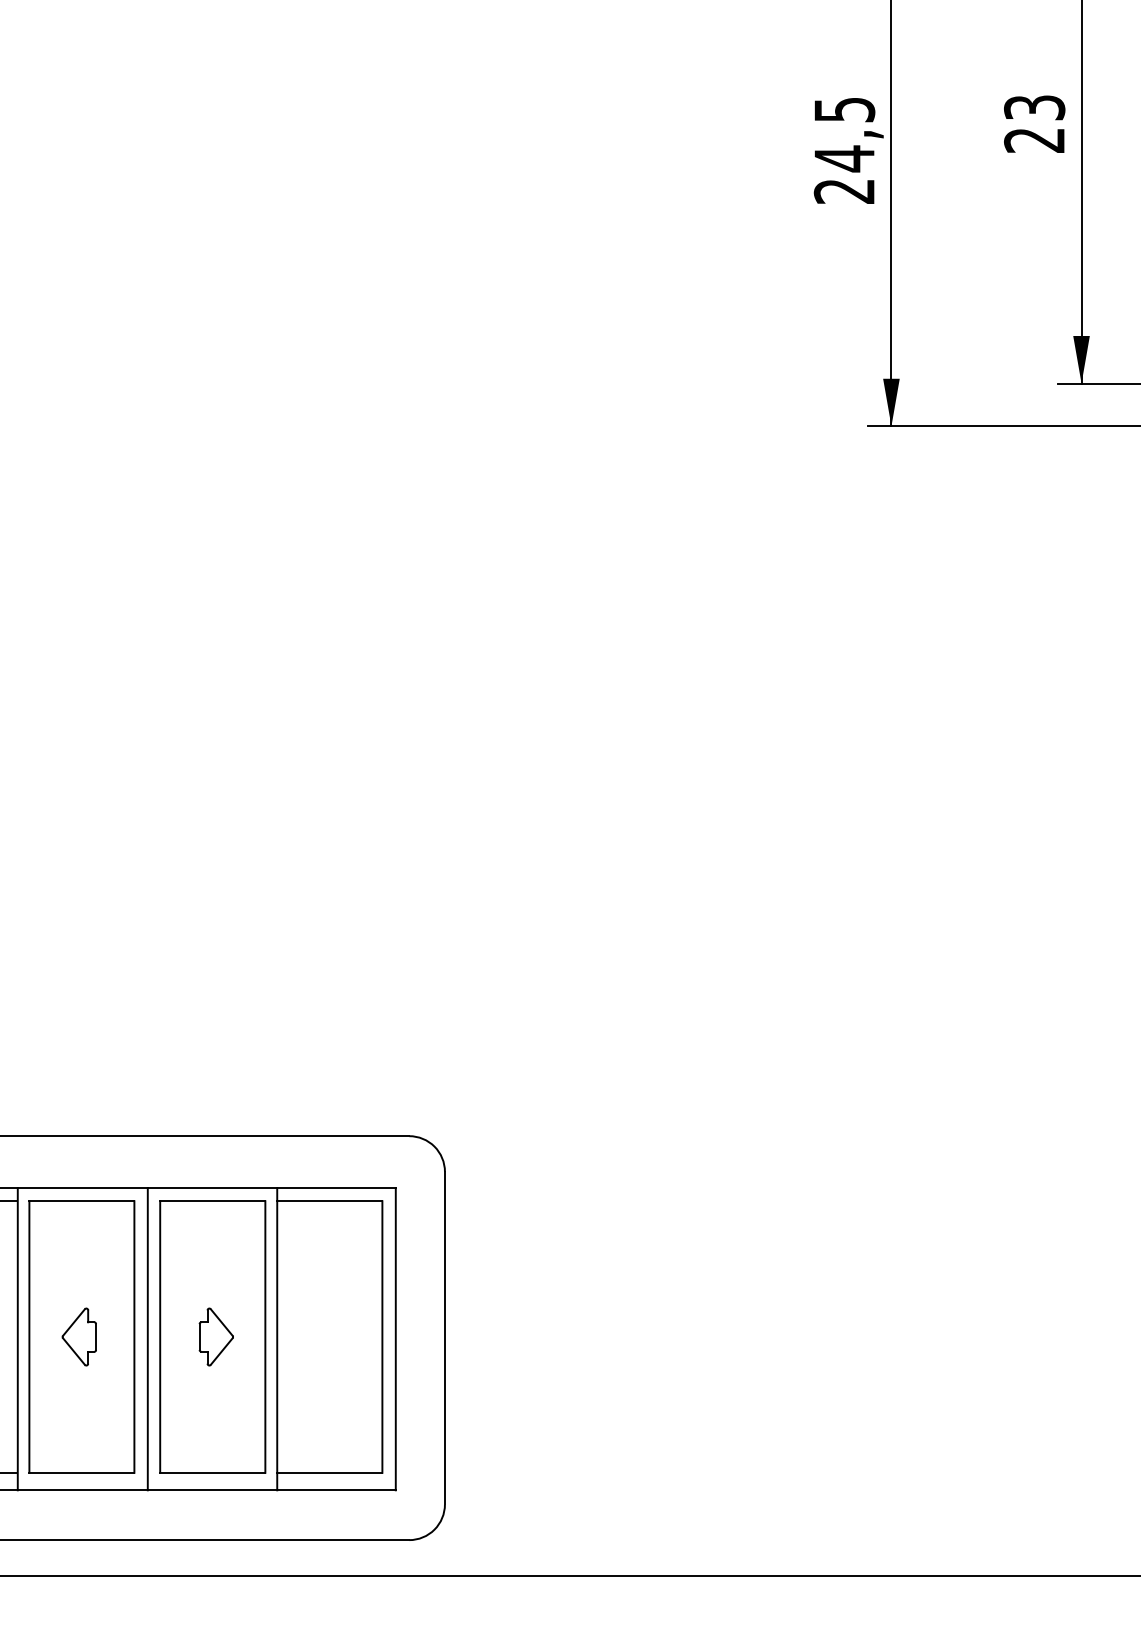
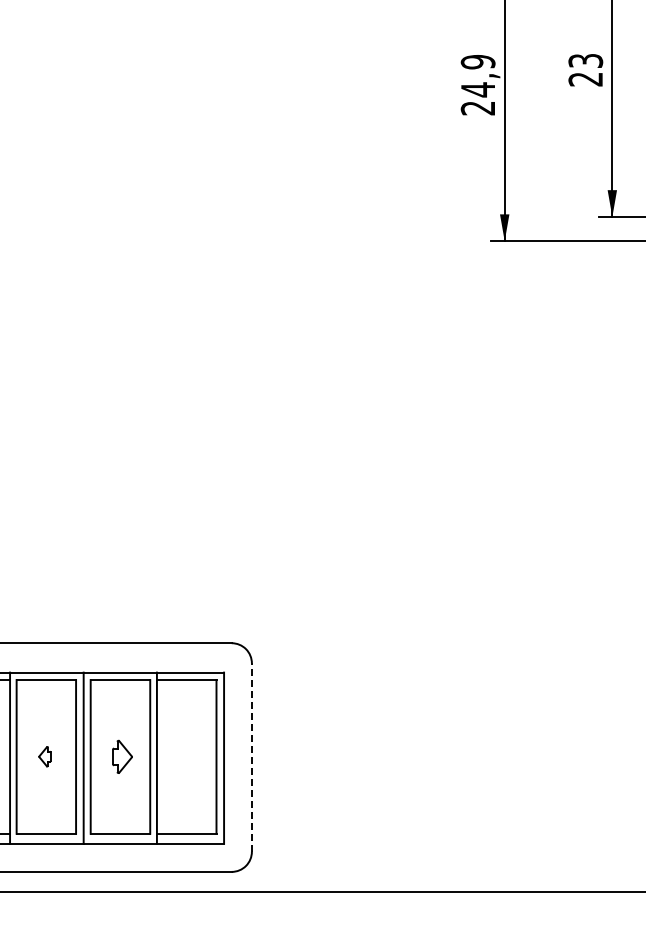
text: (843, 110) -> (477, 62), 24,5 -> 24,9
part: (78, 1336) -> (44, 756), size x0.6
line: (444, 1338) -> (251, 757), solid -> dashed

